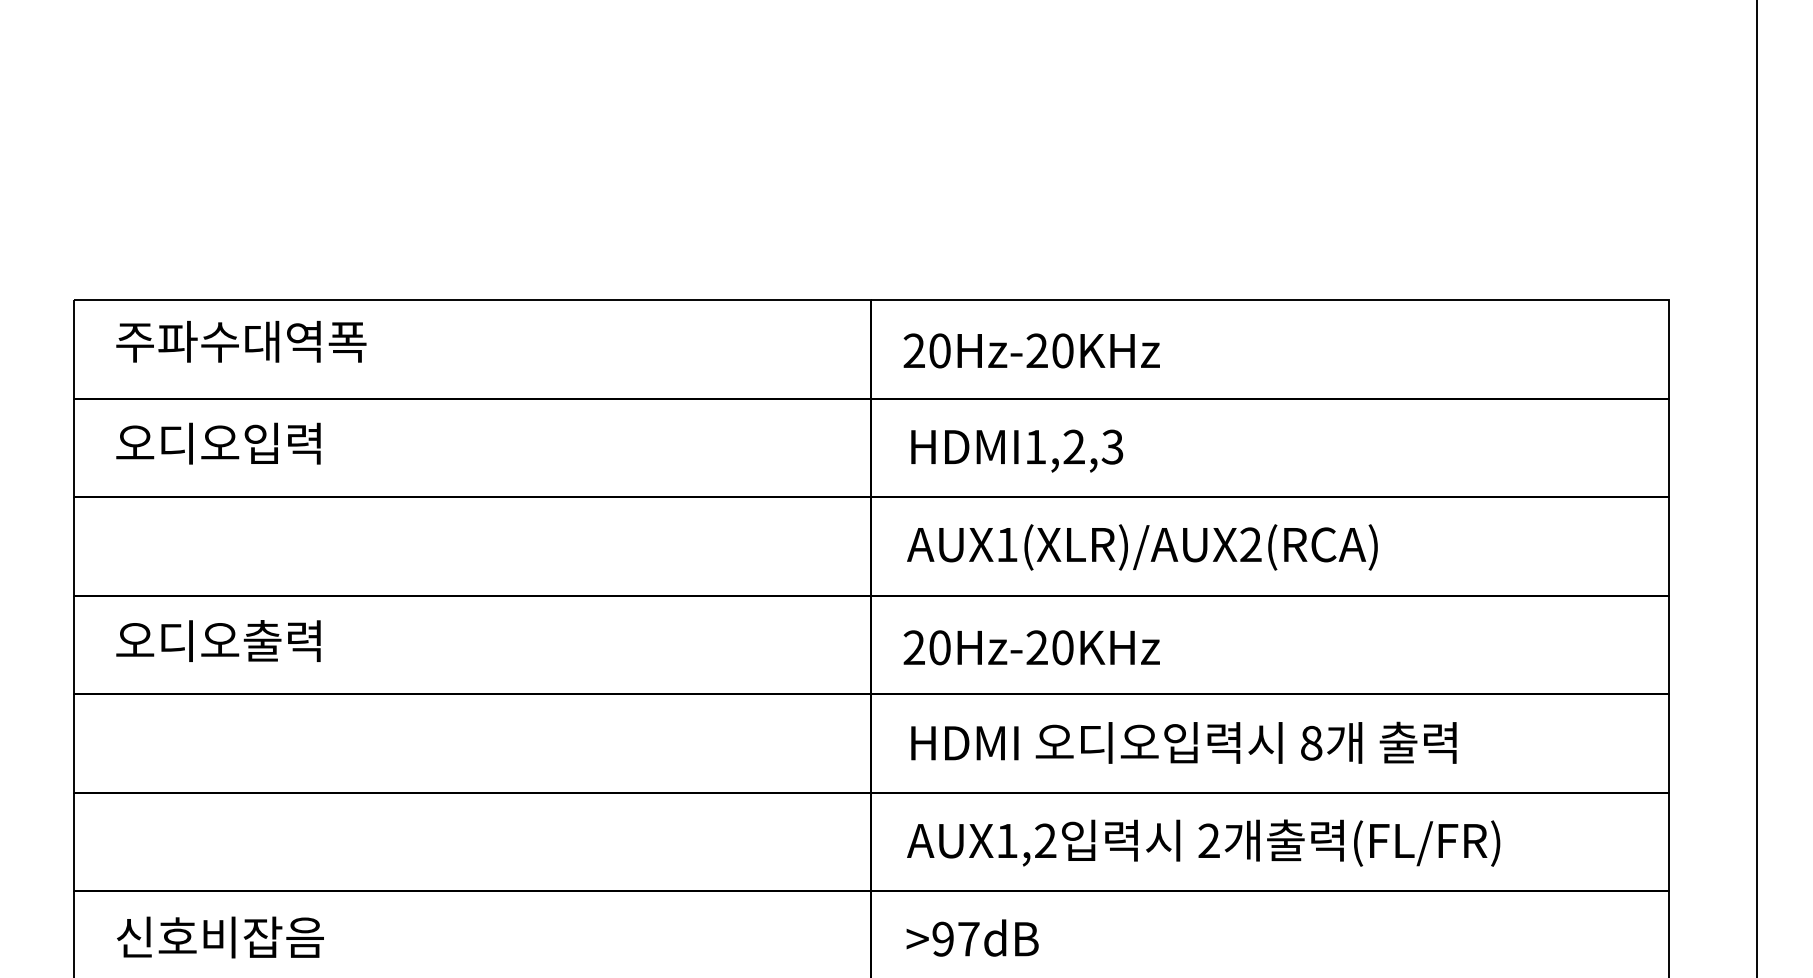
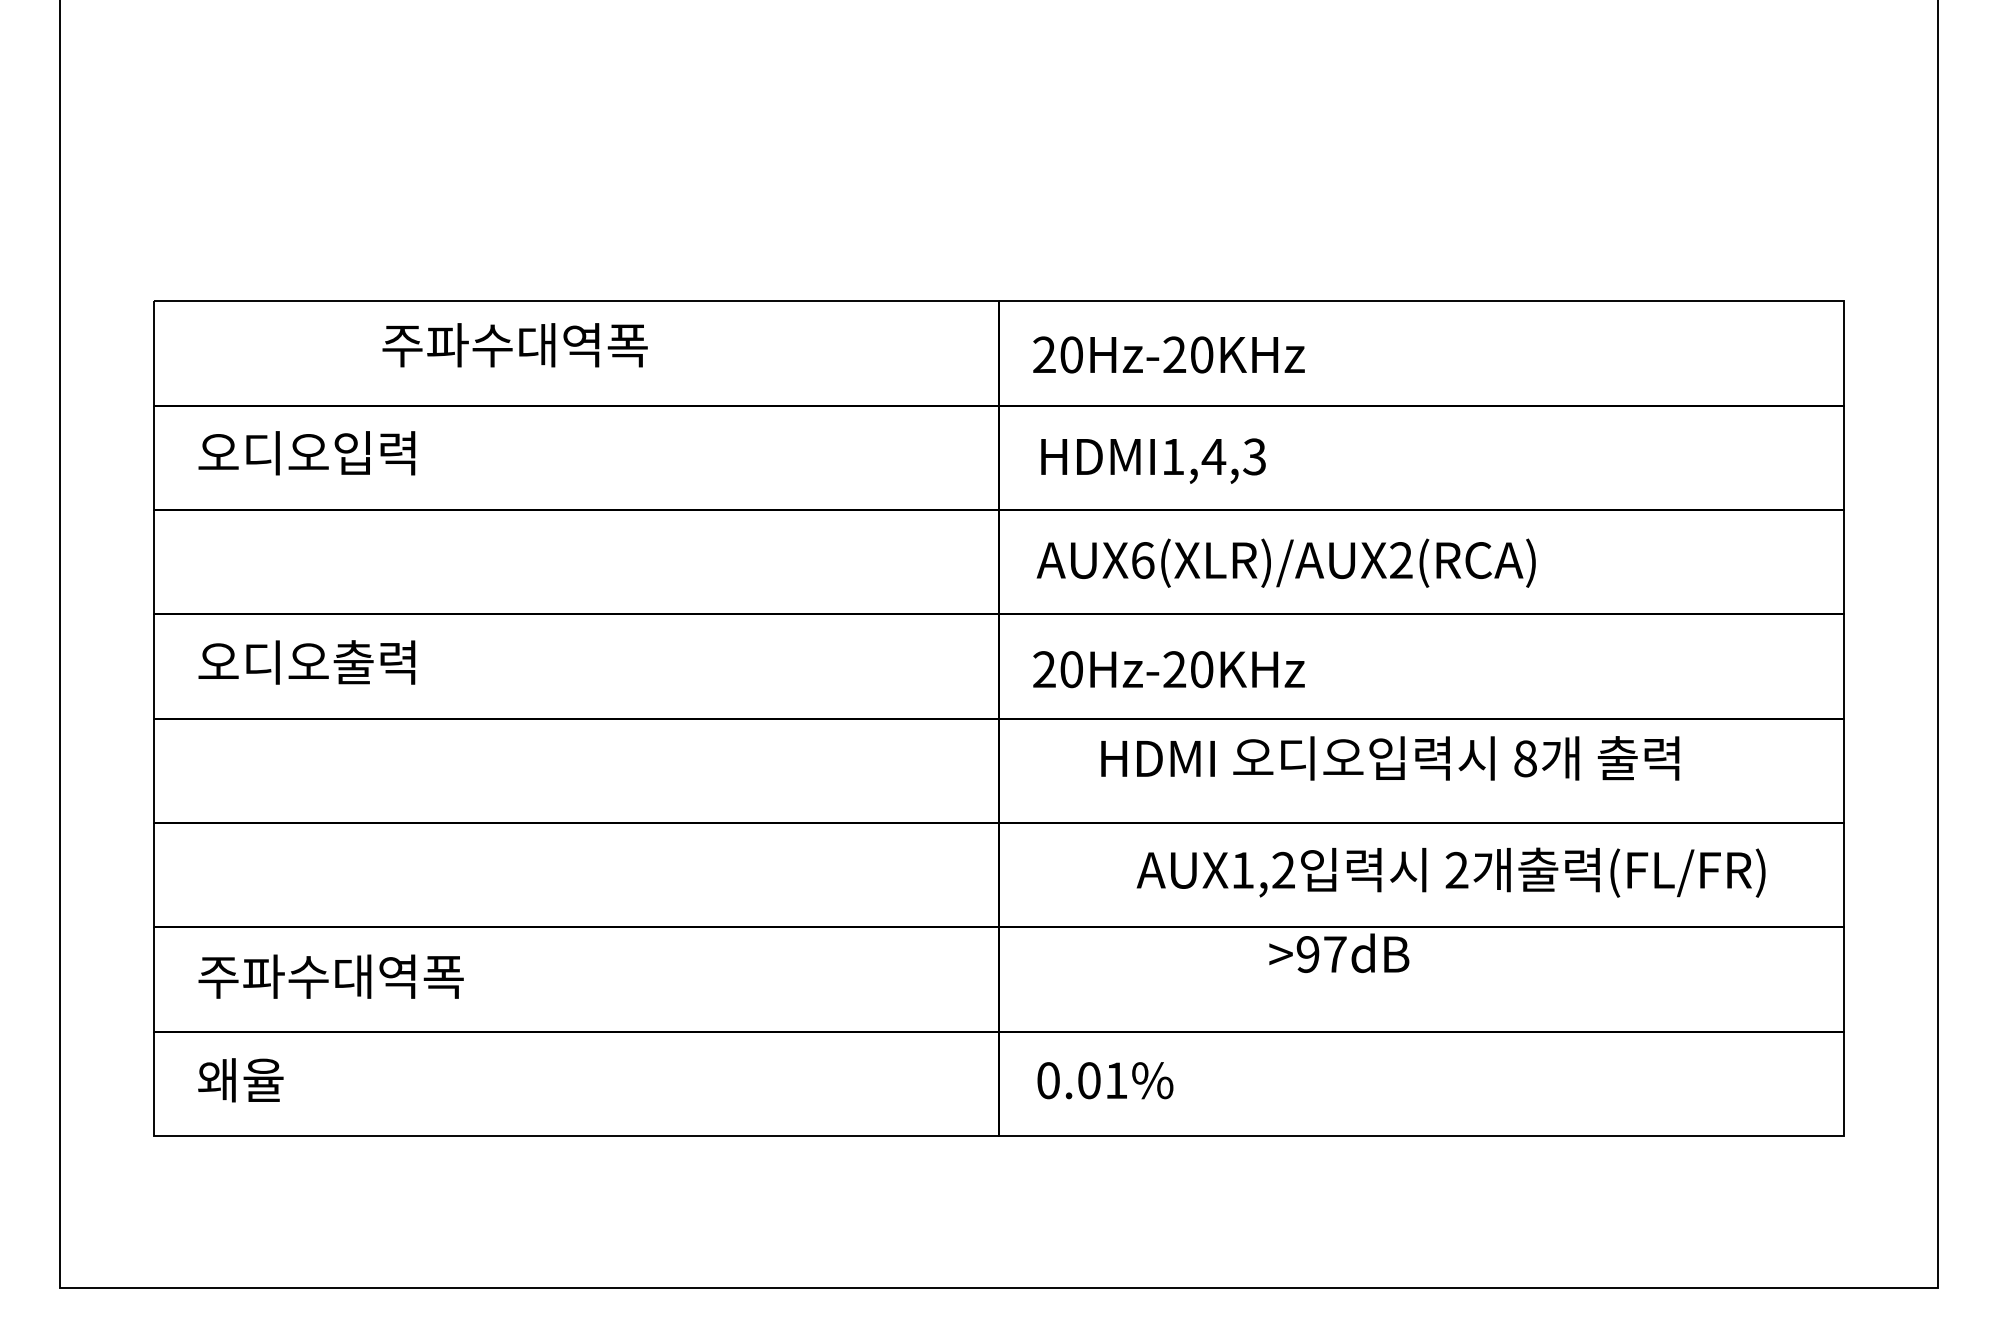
text: (240, 342) -> (514, 345), moved
text: (1073, 446) -> (1213, 456), HDMI1,2,3 -> HDMI1,4,3
text: (1007, 544) -> (1143, 560), AUX1(XLR)/AUX2(RCA) -> AUX6(XLR)/AUX2(RCA)
text: (1184, 742) -> (1390, 758), moved
text: (1203, 842) -> (1450, 872), moved
text: (240, 937) -> (330, 976), 신호비잡음 -> 주파수대역폭
text: (972, 938) -> (1339, 953), moved

